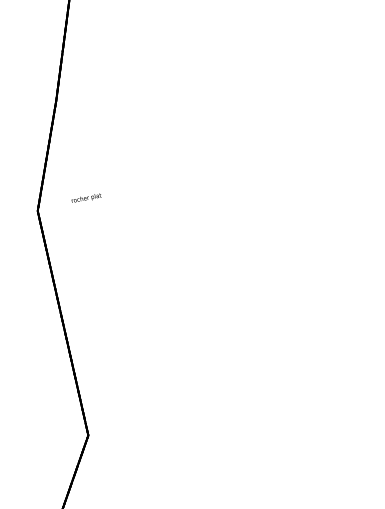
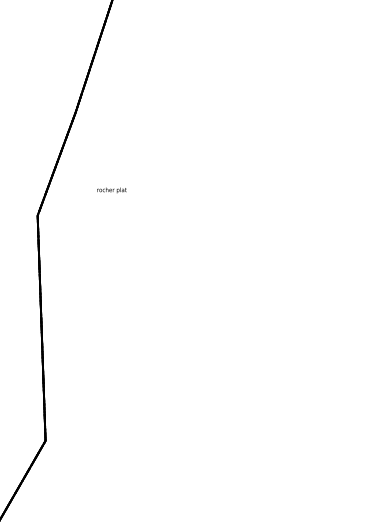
text: (86, 198) -> (111, 190), moved

